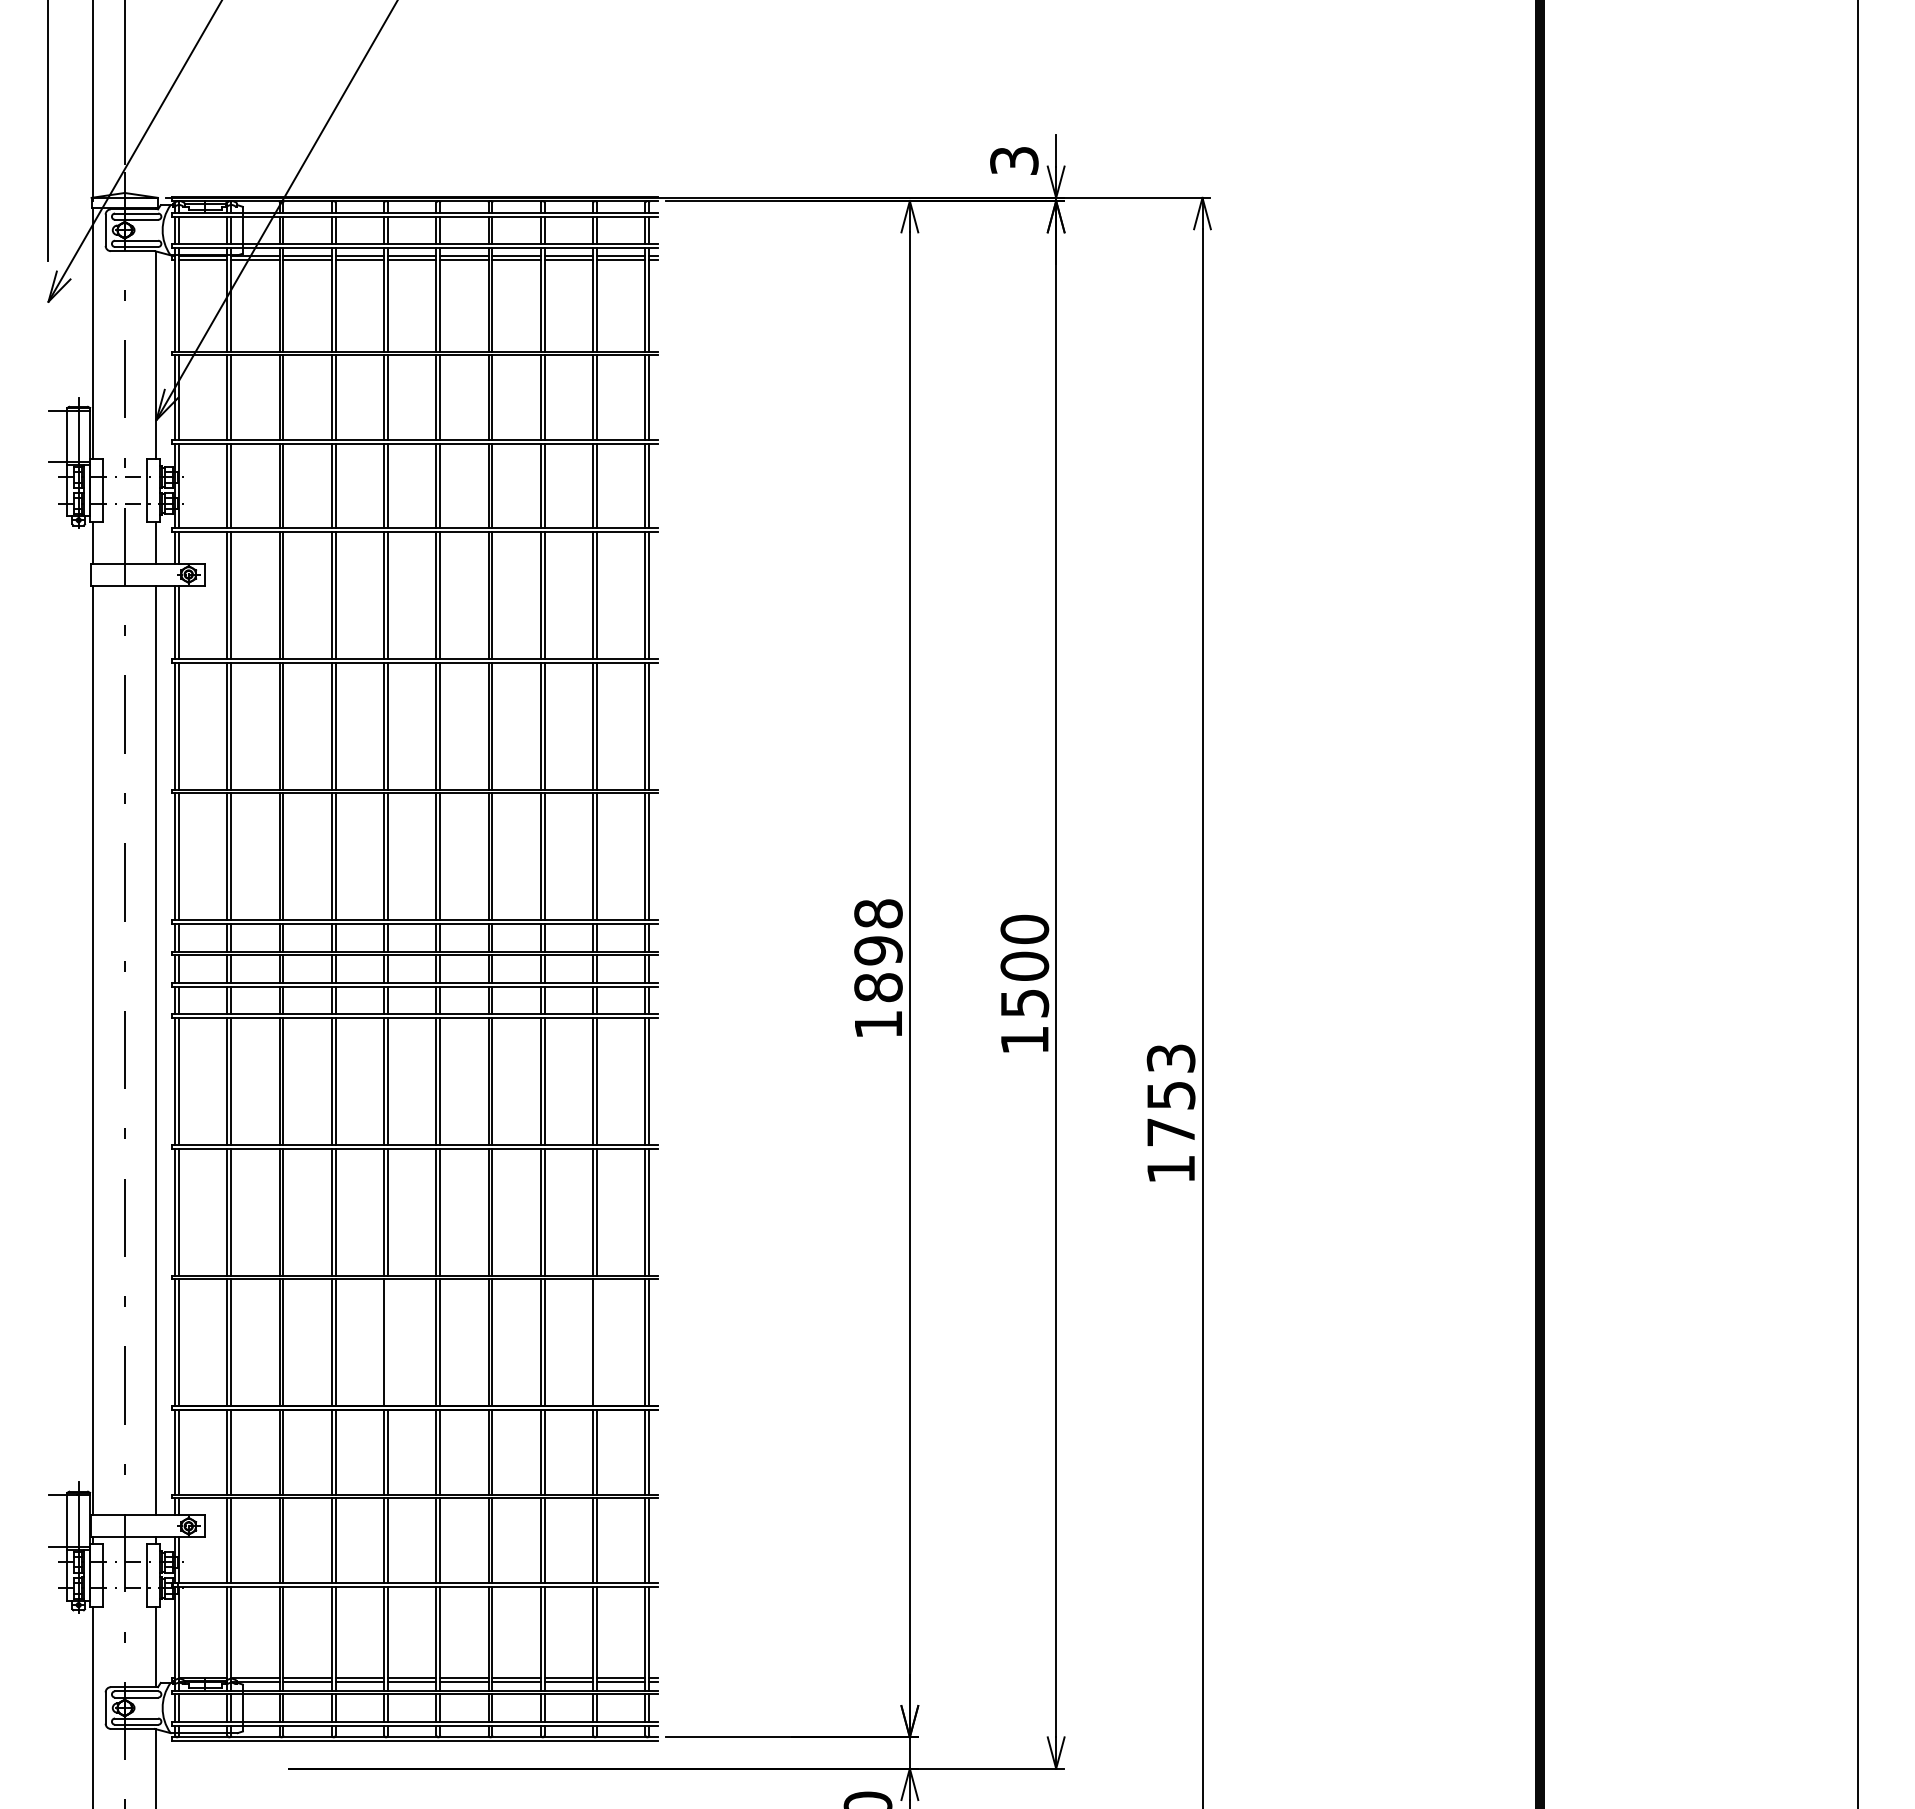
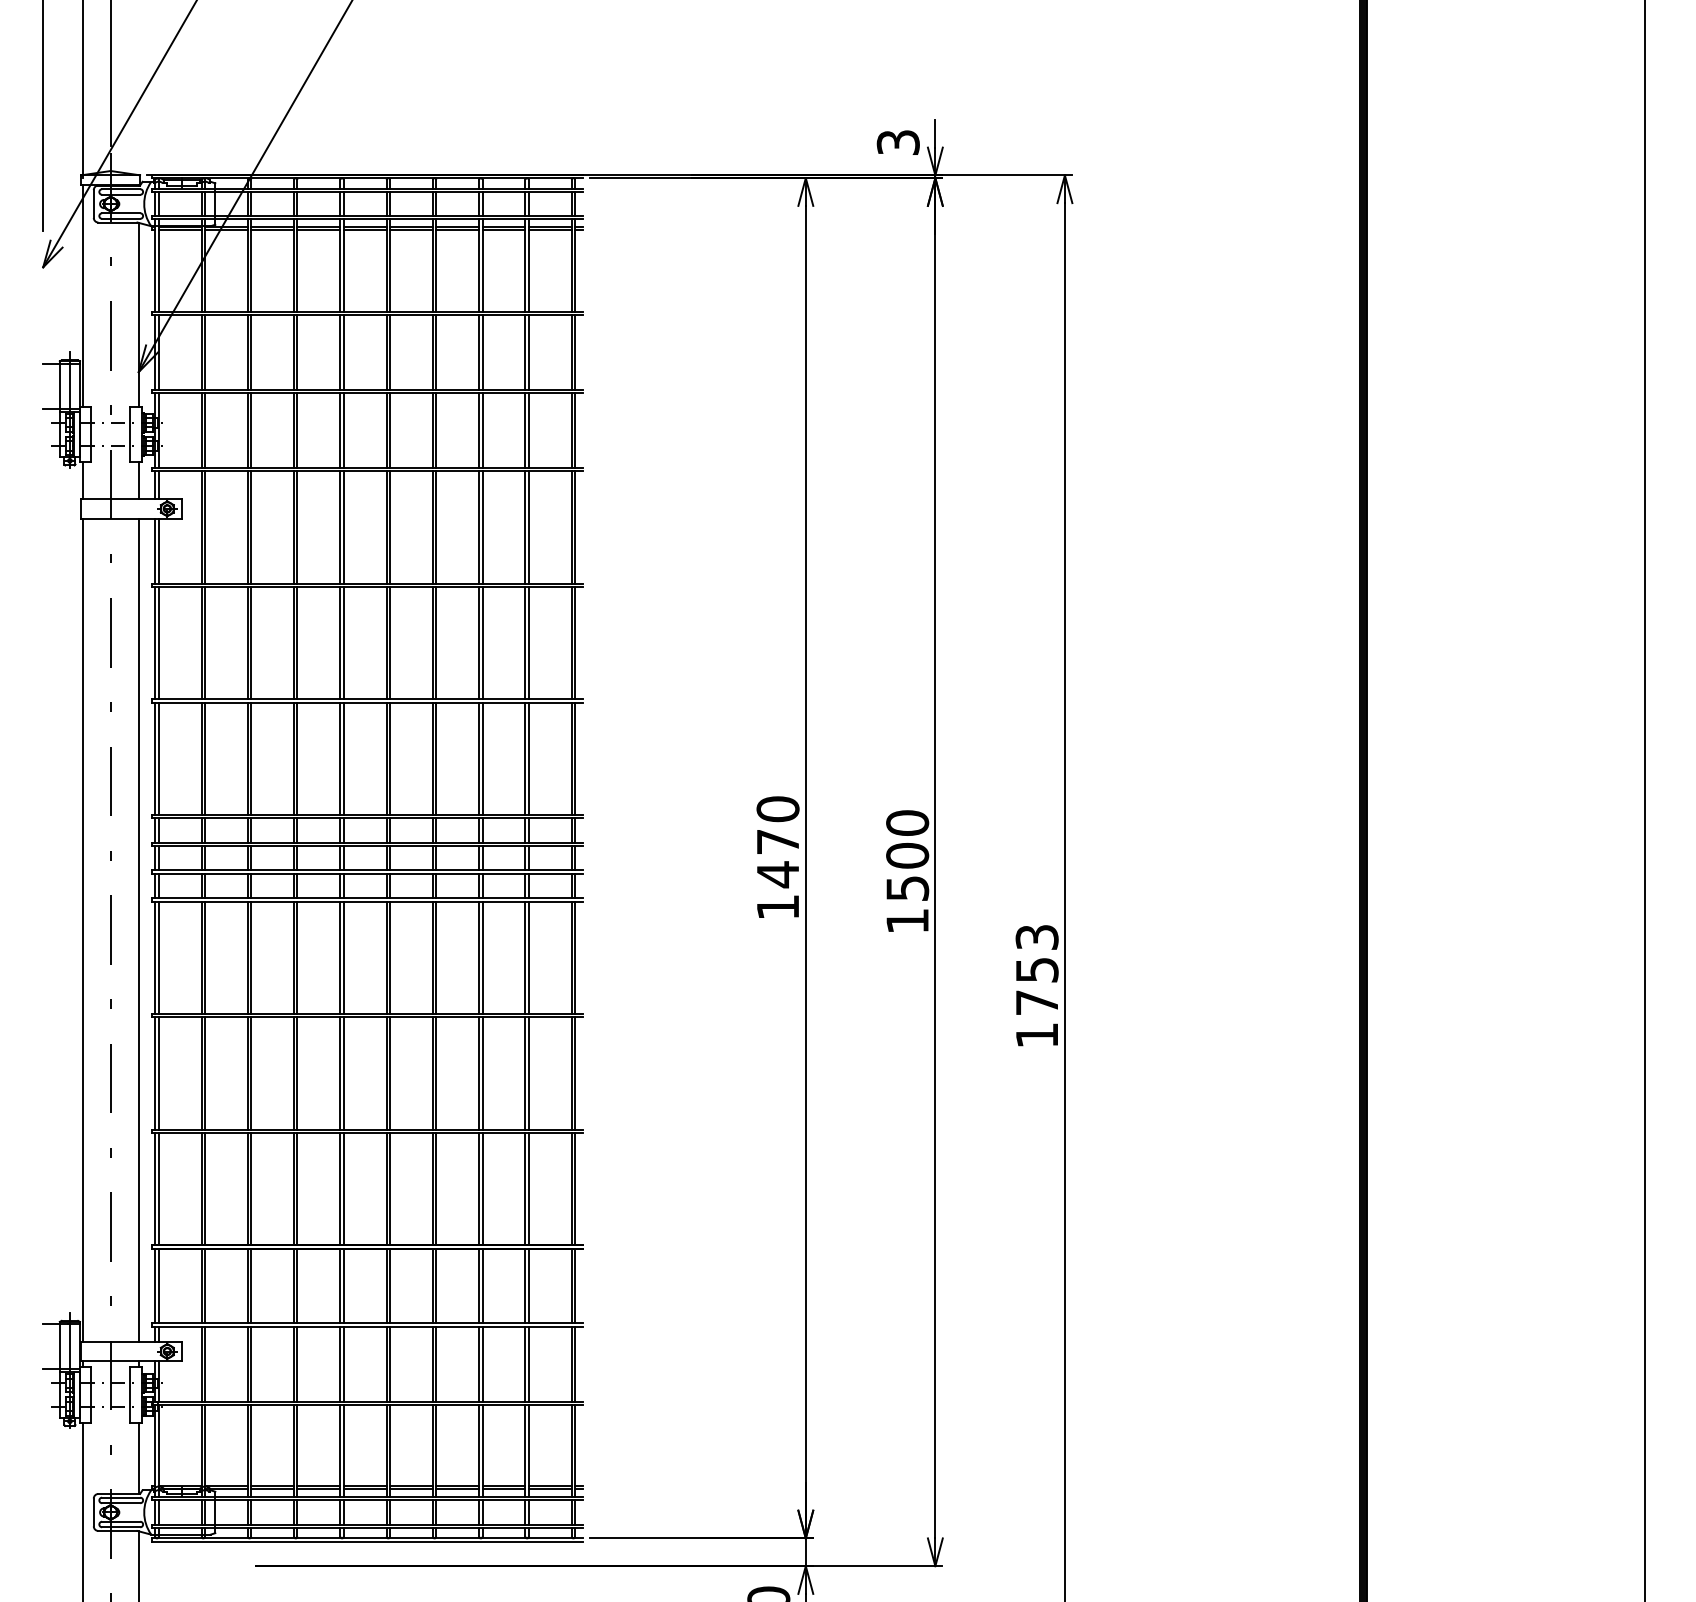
text: (878, 951) -> (778, 842), 1898 -> 1470
line: (387, 1342) -> (343, 1188), added
line: (596, 1342) -> (528, 1188), added

